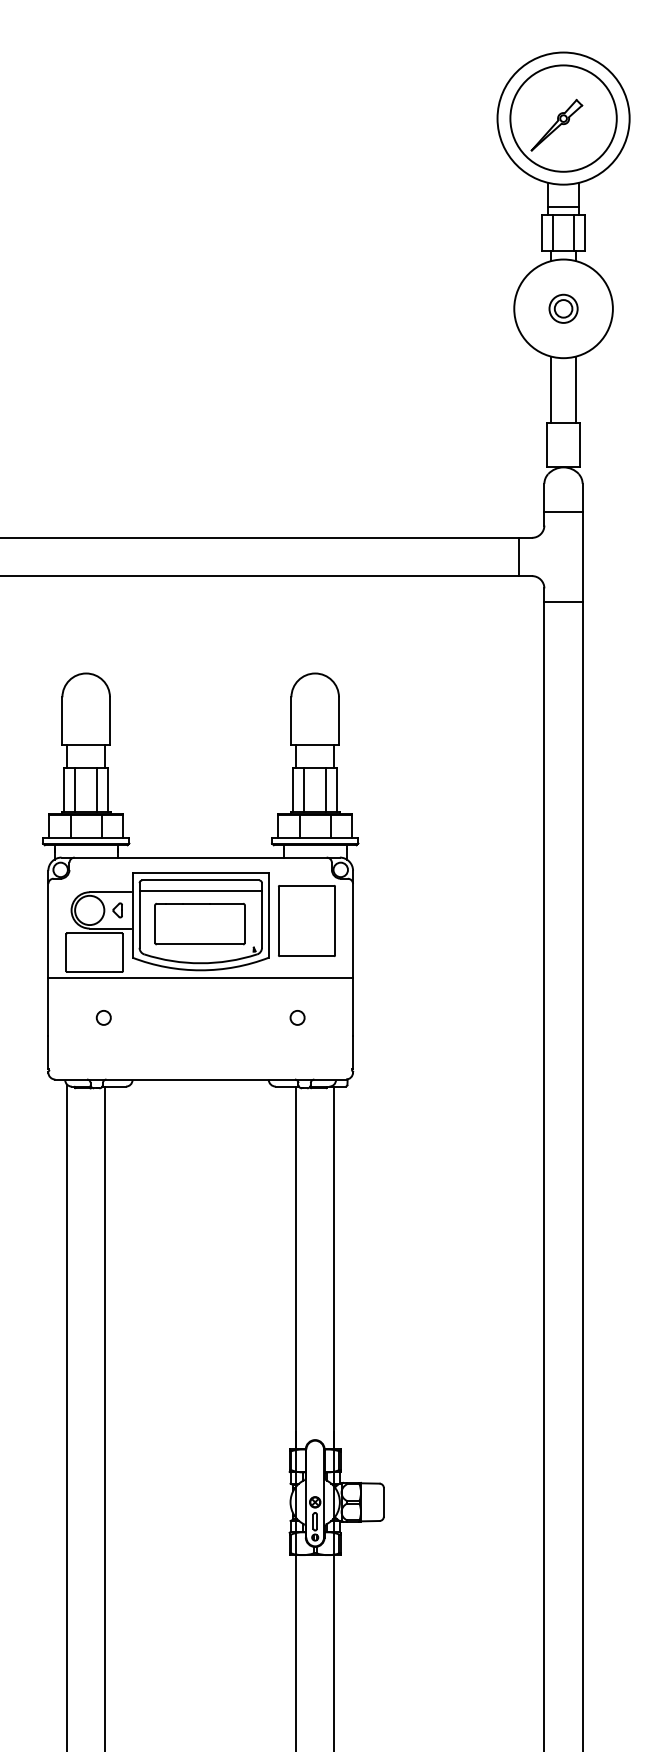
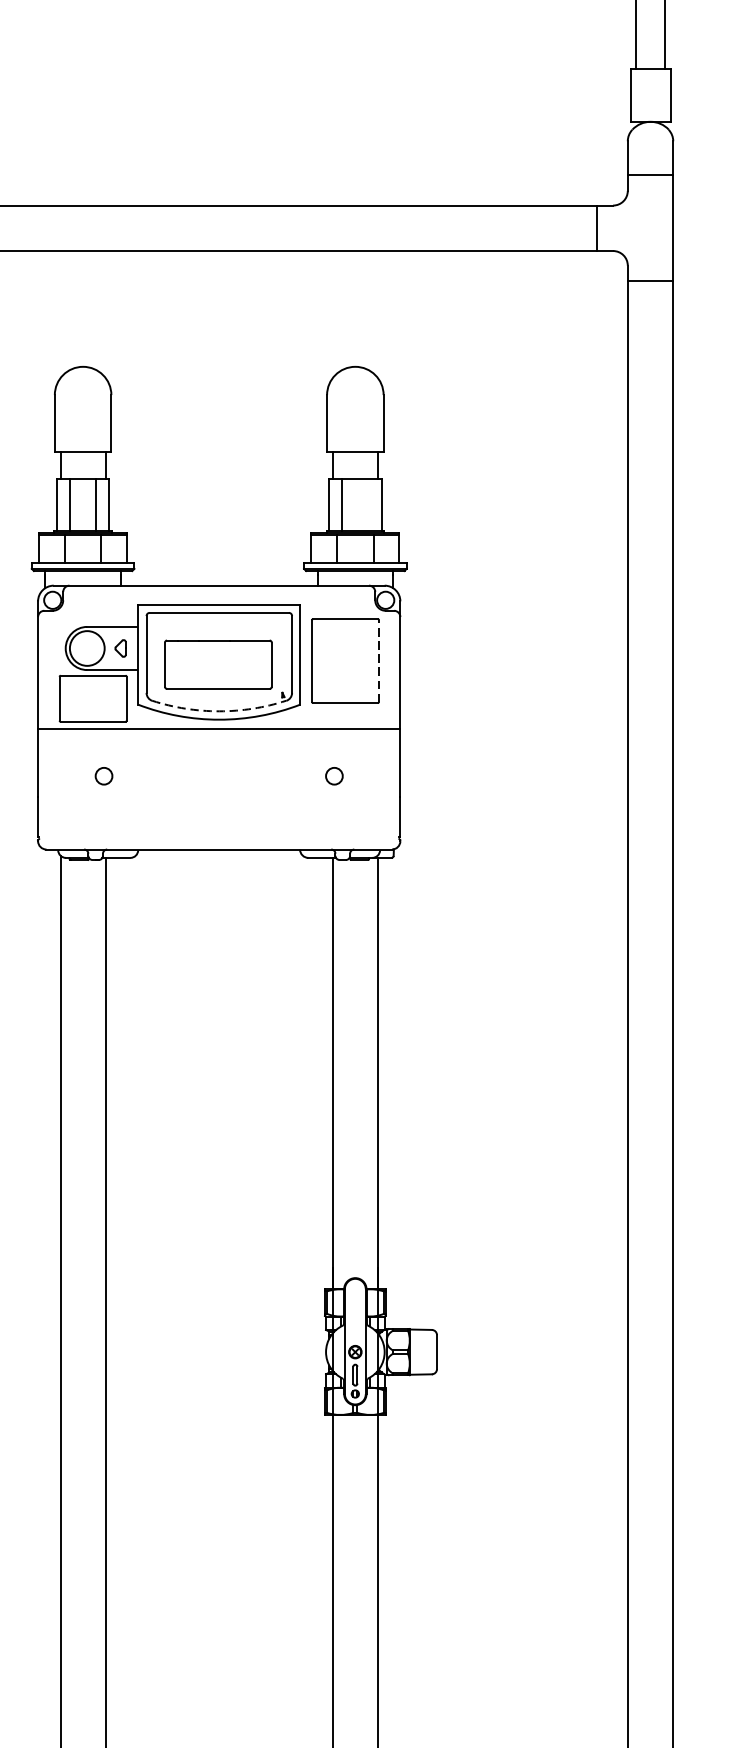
line: (326, 789) -> (368, 504), removed
line: (200, 890) -> (218, 624), removed
line: (335, 920) -> (379, 660), solid -> dashed
arc: (200, 963) -> (218, 711), solid -> dashed

